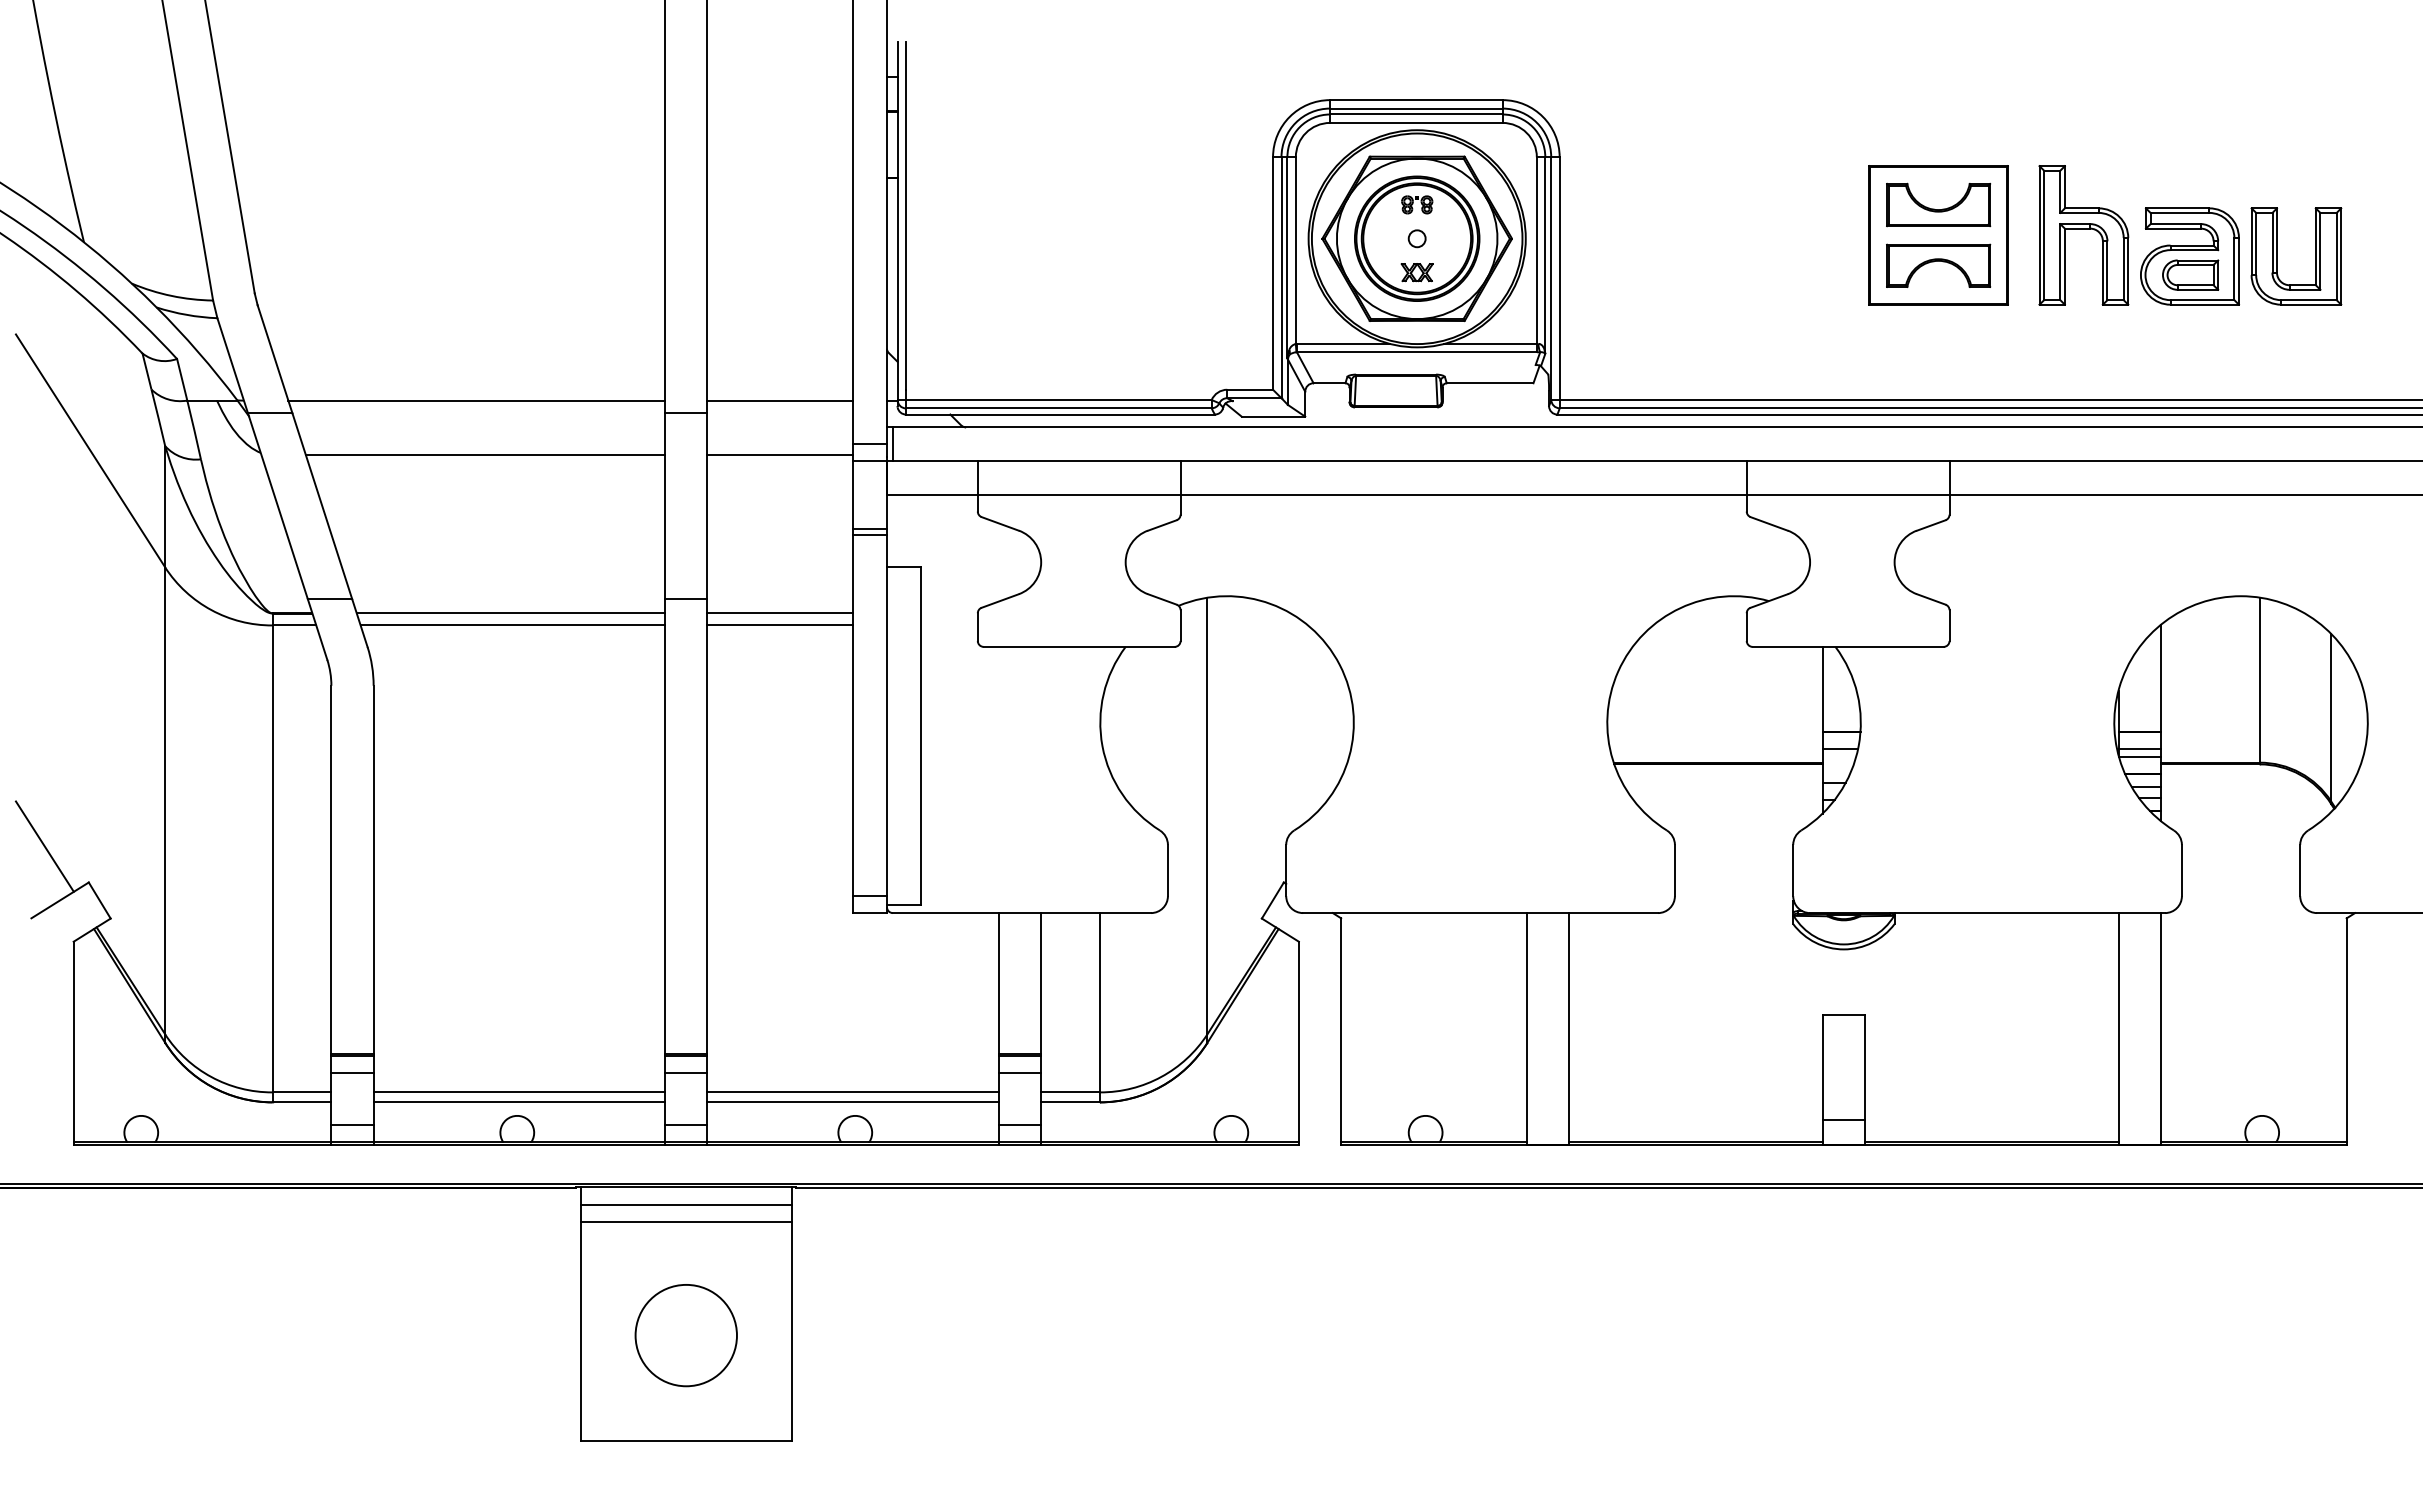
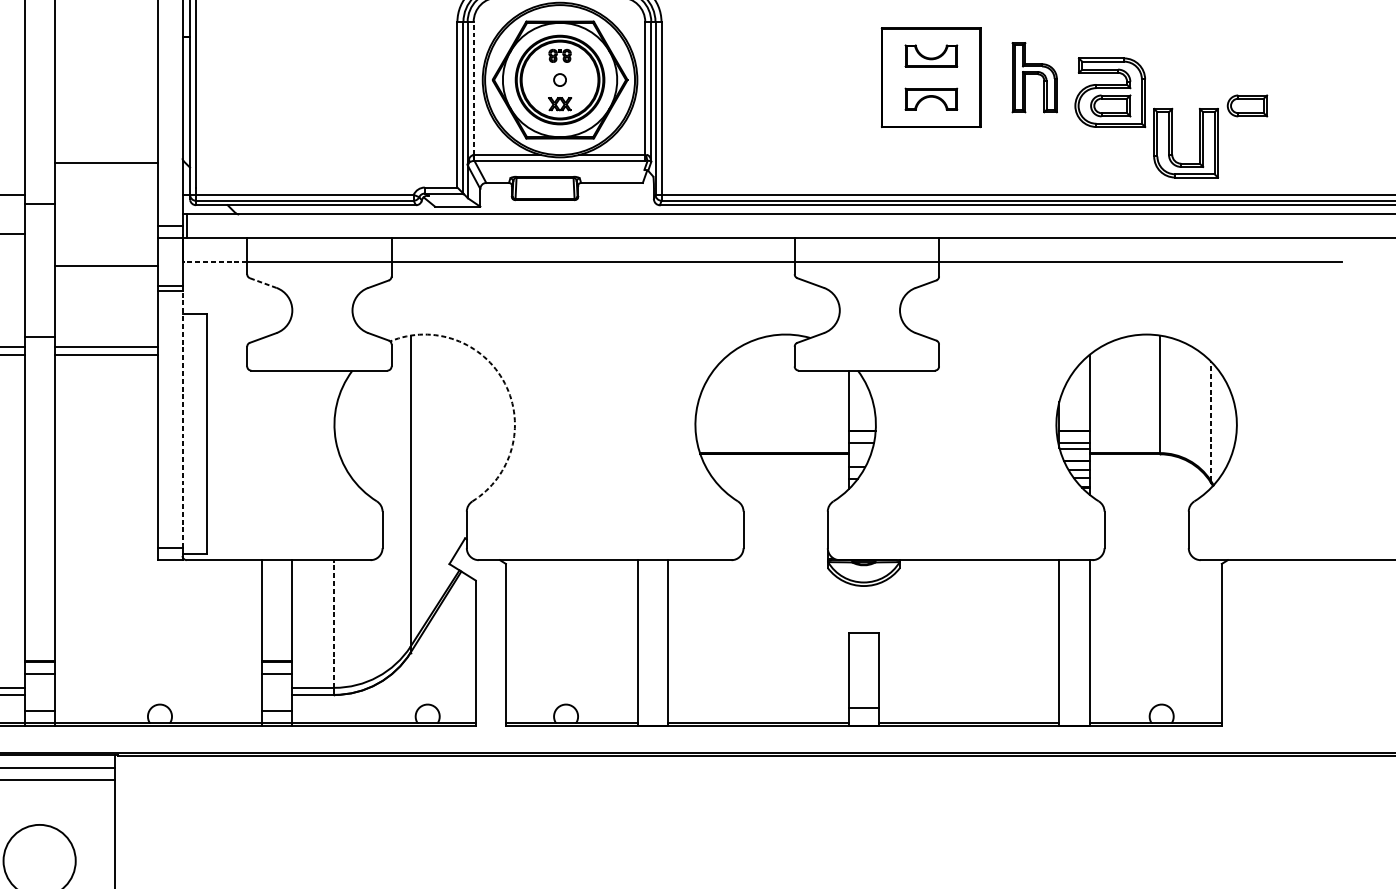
part: (1938, 204) -> (931, 55), size x0.7
part: (2083, 235) -> (1034, 77), size x0.7
line: (1295, 250) -> (473, 88), solid -> dashed
part: (2277, 256) -> (1172, 143), moved
part: (1938, 265) -> (931, 99), size x0.7
part: (2382, 274) -> (1247, 105), added
line: (780, 400) -> (106, 163), moved
line: (780, 455) -> (106, 266), moved
line: (931, 494) -> (214, 262), solid -> dashed
line: (1000, 523) -> (263, 282), solid -> dashed
arc: (1339, 665) -> (504, 383), solid -> dashed
line: (886, 715) -> (182, 419), solid -> dashed
line: (2331, 717) -> (1211, 420), solid -> dashed
line: (1099, 1002) -> (333, 623), solid -> dashed
line: (852, 1092) -> (158, 687), removed
line: (852, 1102) -> (158, 695), removed

